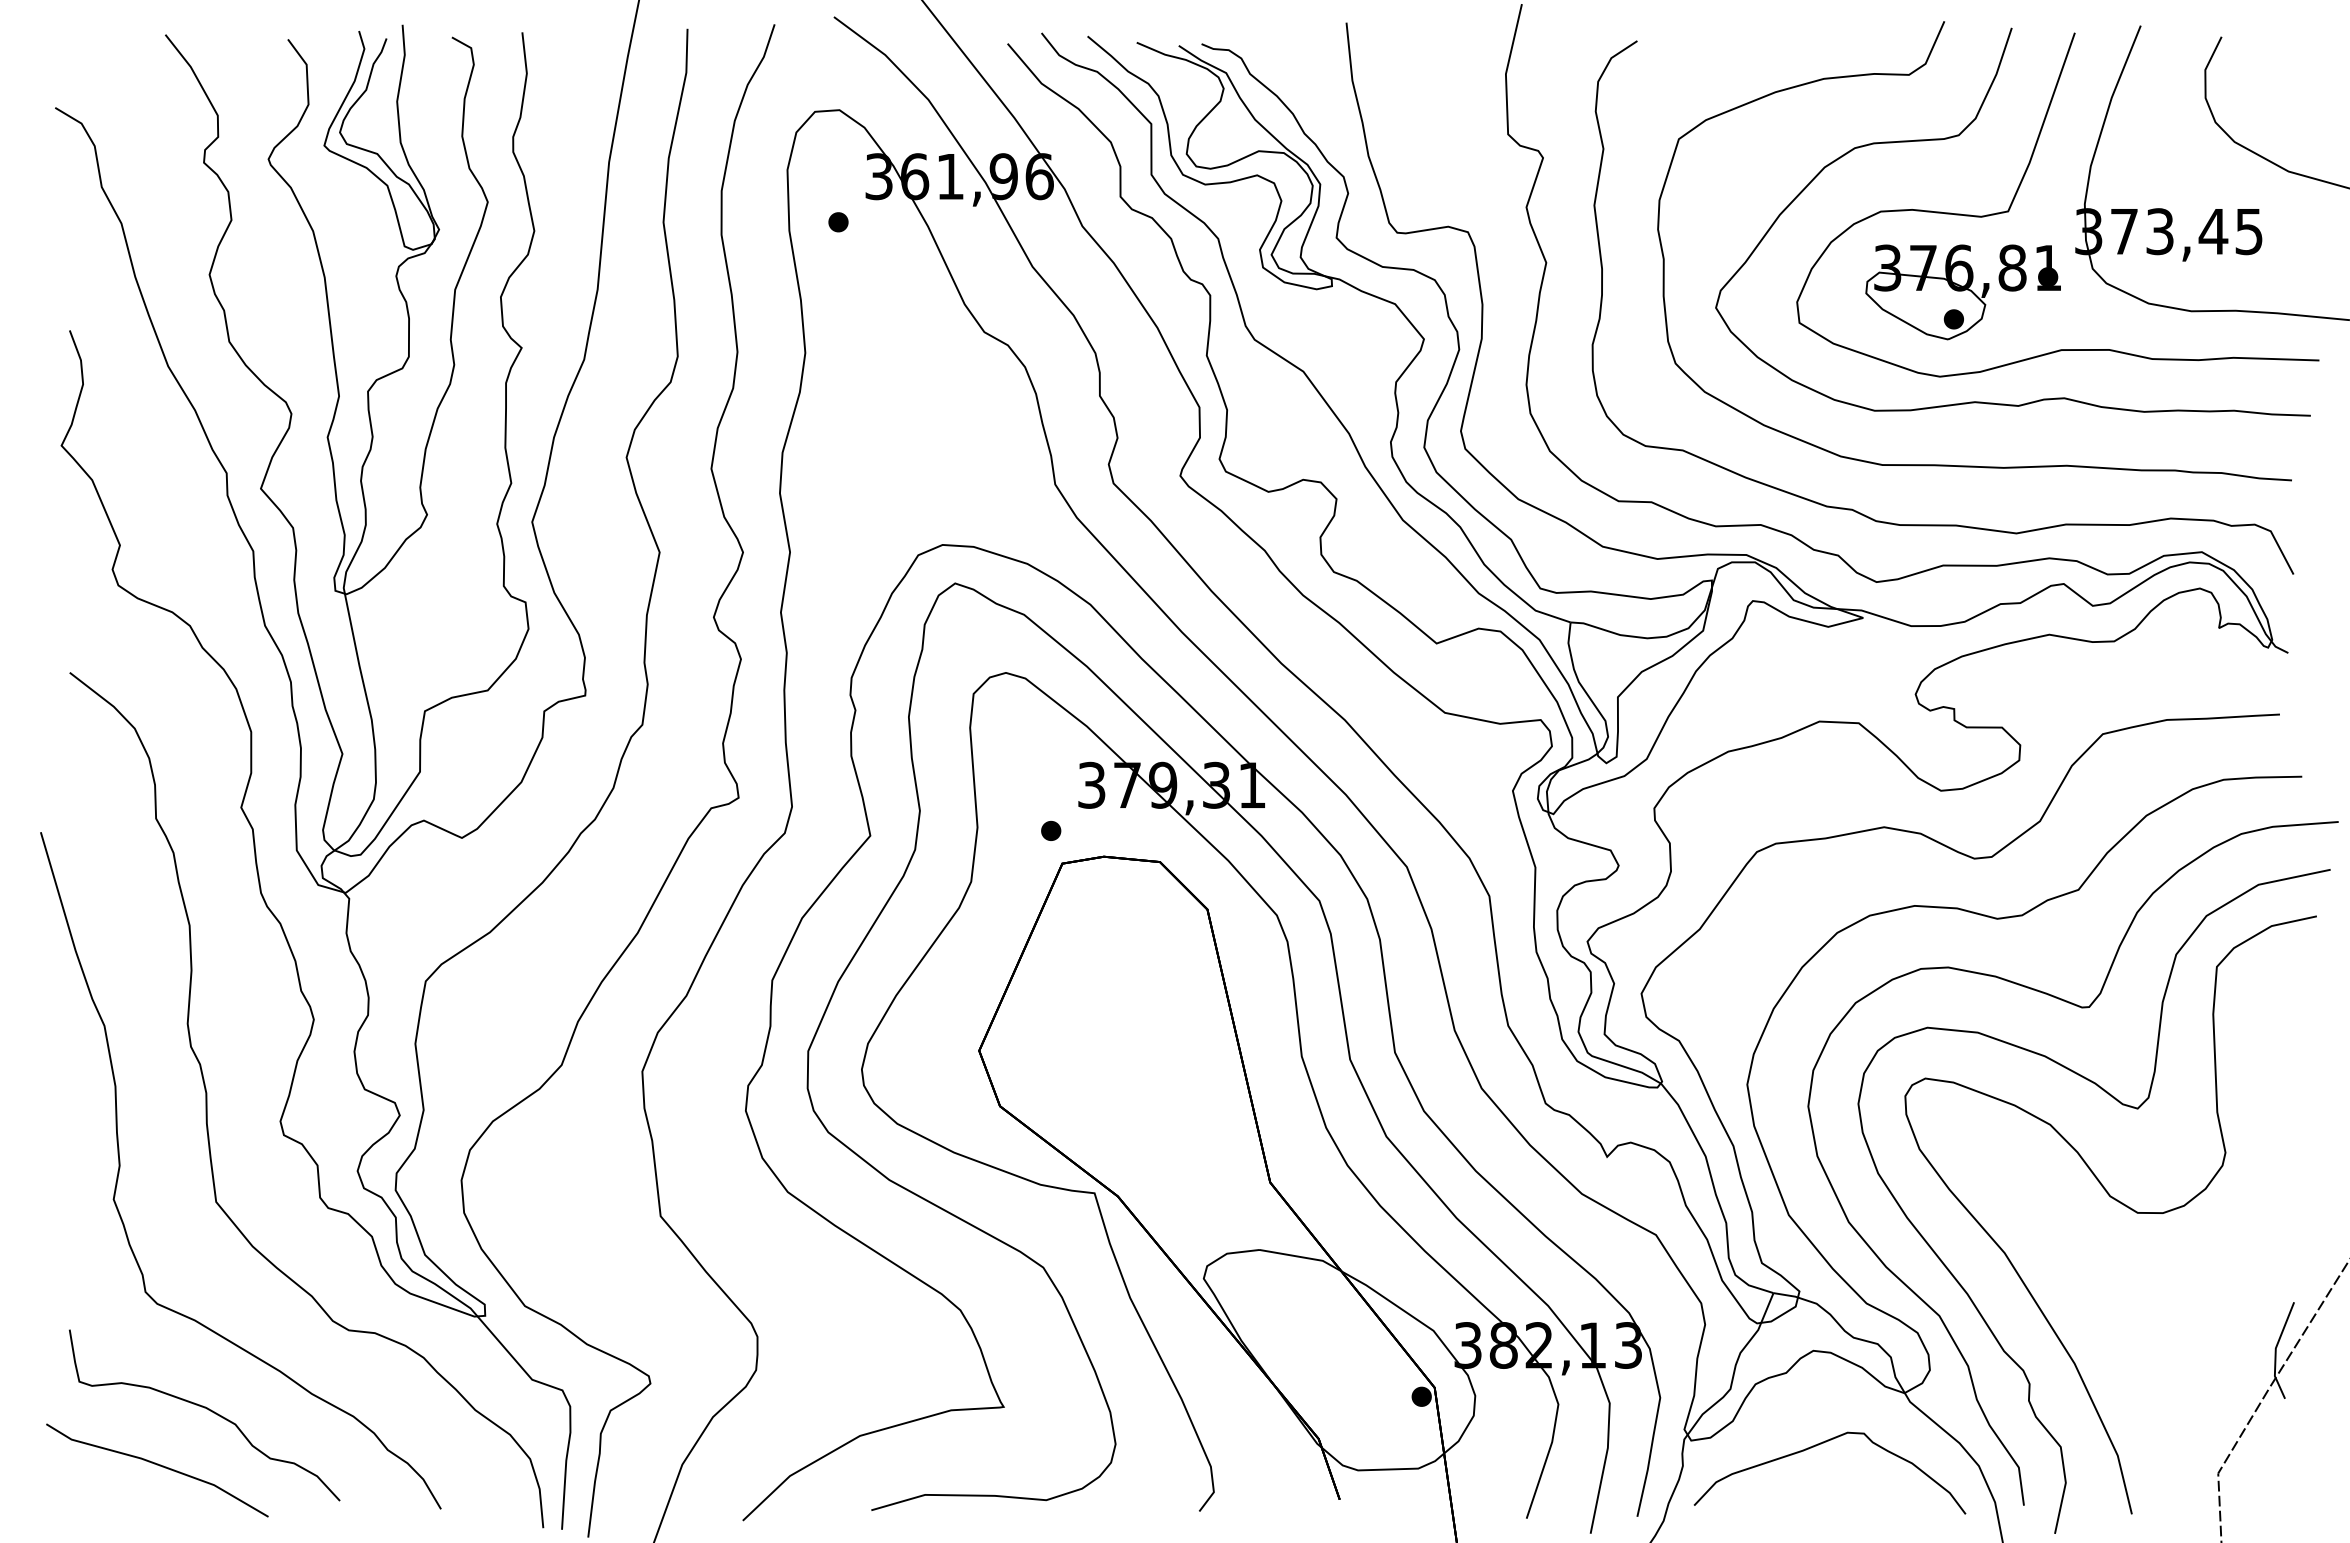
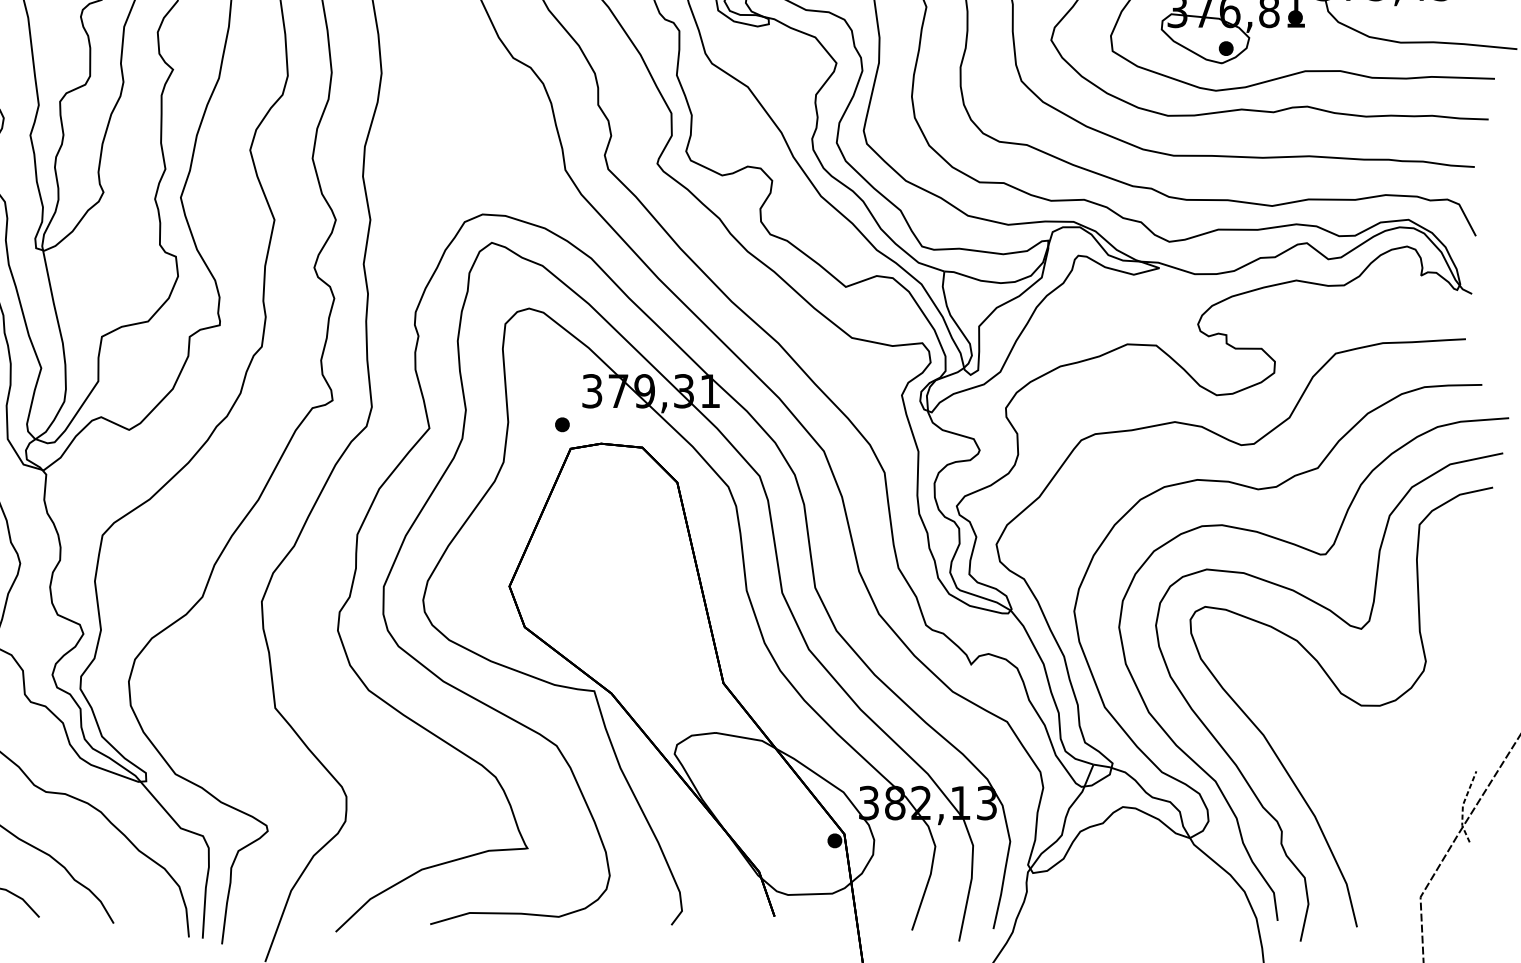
line: (2275, 1349) -> (1462, 806), solid -> dashed
curve: (1816, 1446) -> (1125, 877), removed

